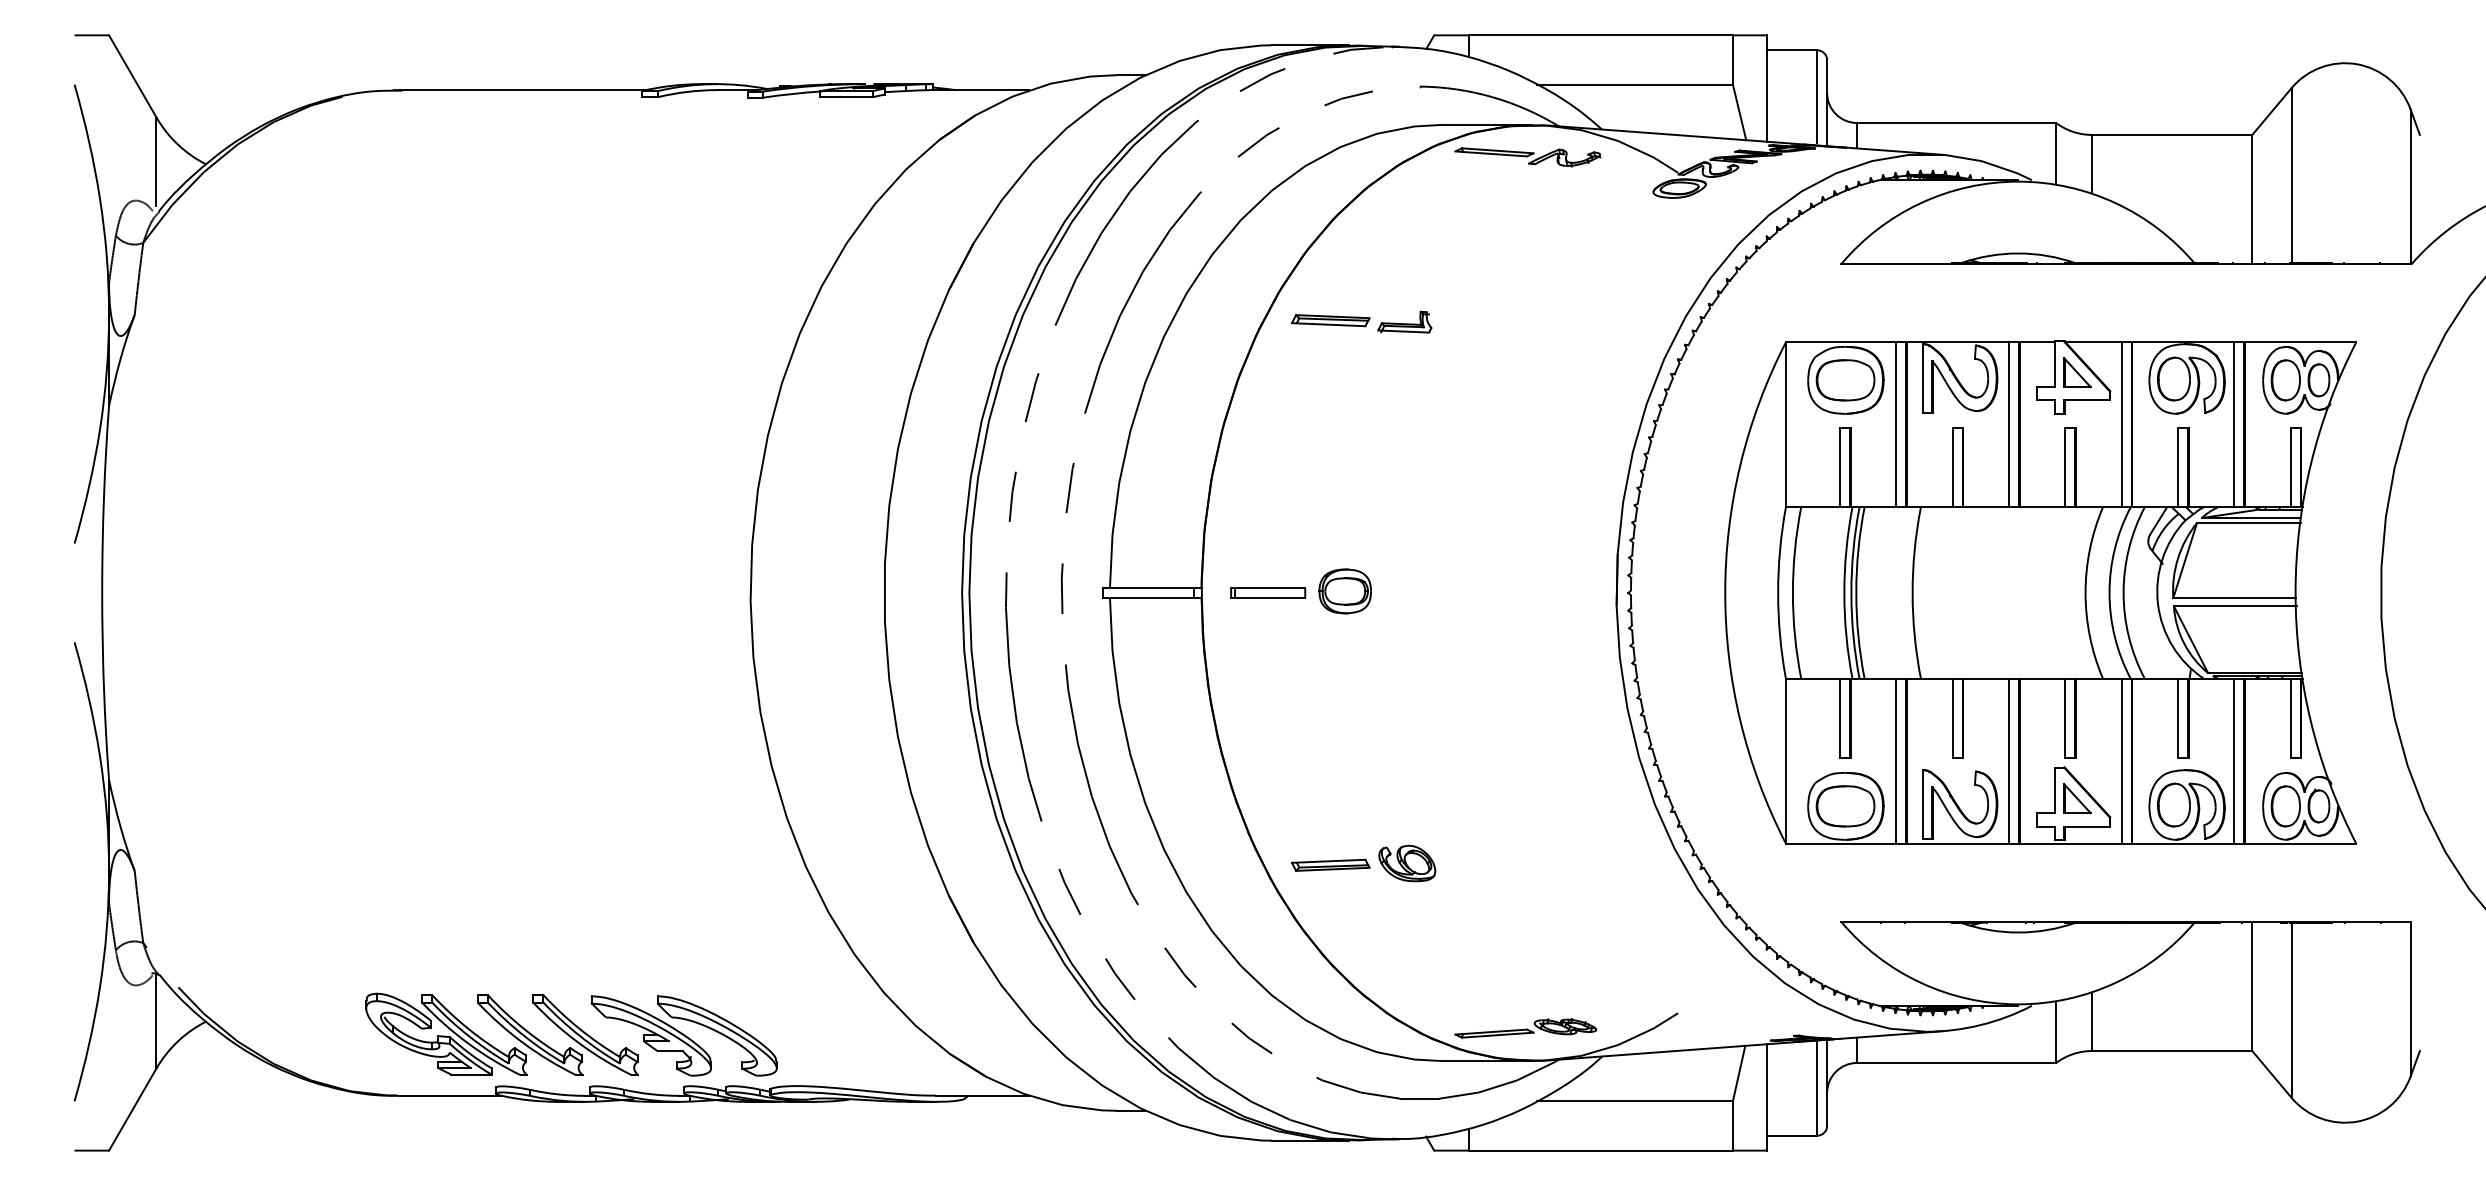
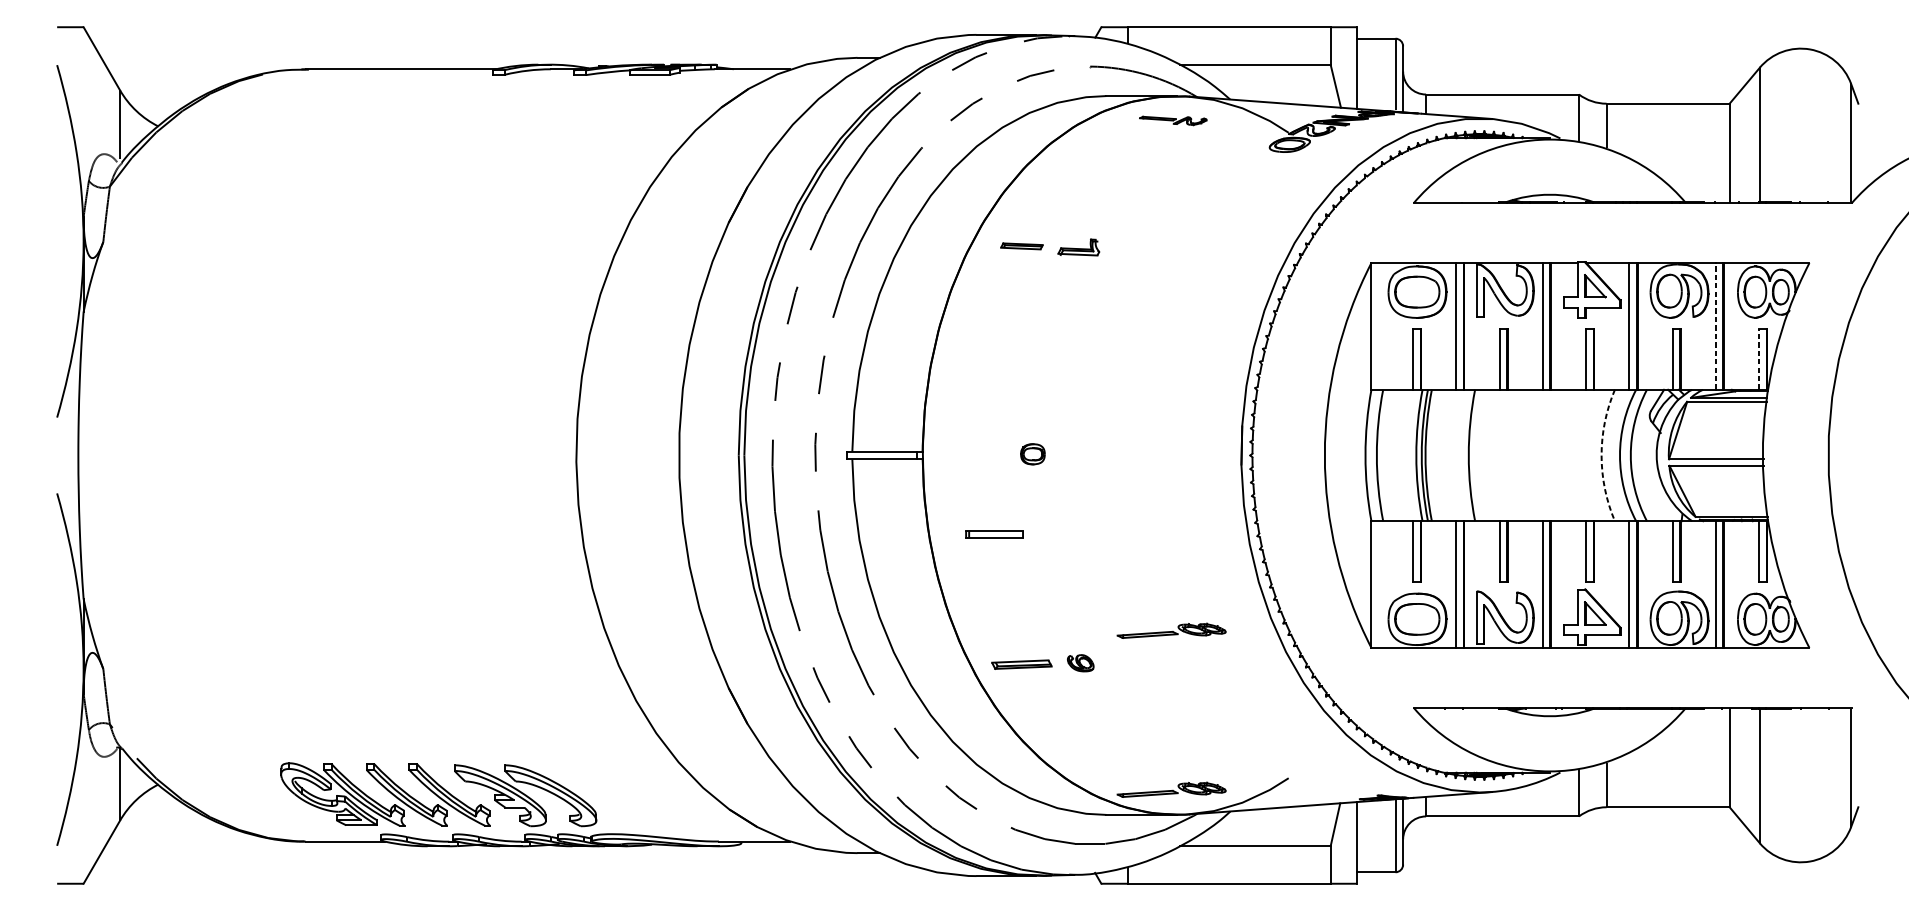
part: (1527, 157) -> (1172, 121), size x0.6
part: (1330, 320) -> (1021, 246), size x0.7
line: (2234, 424) -> (1715, 326), solid -> dashed
line: (2290, 467) -> (1758, 359), solid -> dashed
part: (1344, 591) -> (1032, 454), size x0.6
part: (1268, 592) -> (994, 534), moved
arc: (2085, 592) -> (1601, 455), solid -> dashed
part: (1525, 821) -> (1171, 630), added
part: (1407, 863) -> (1080, 663), size x0.6

